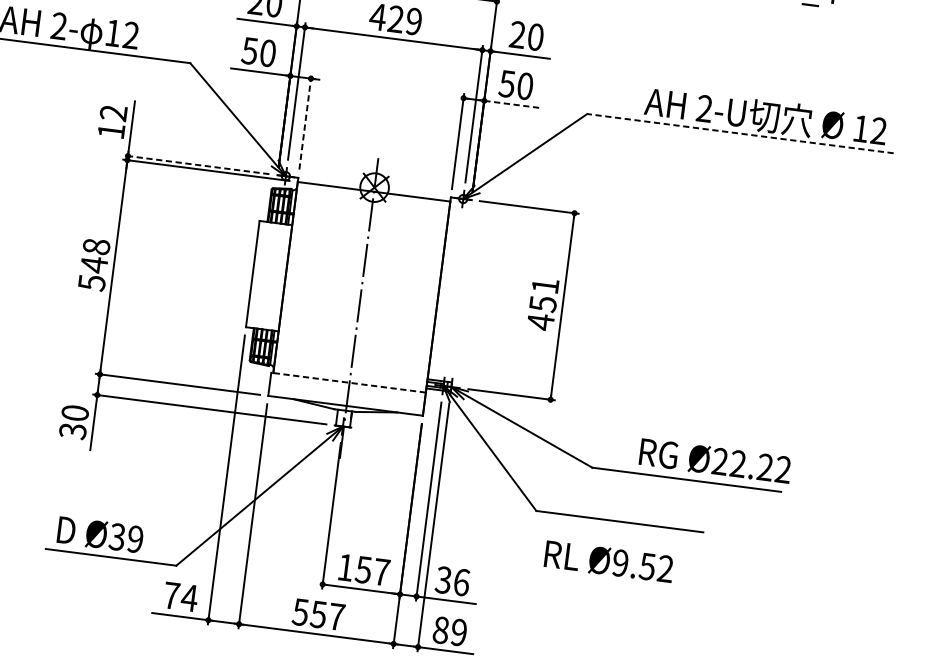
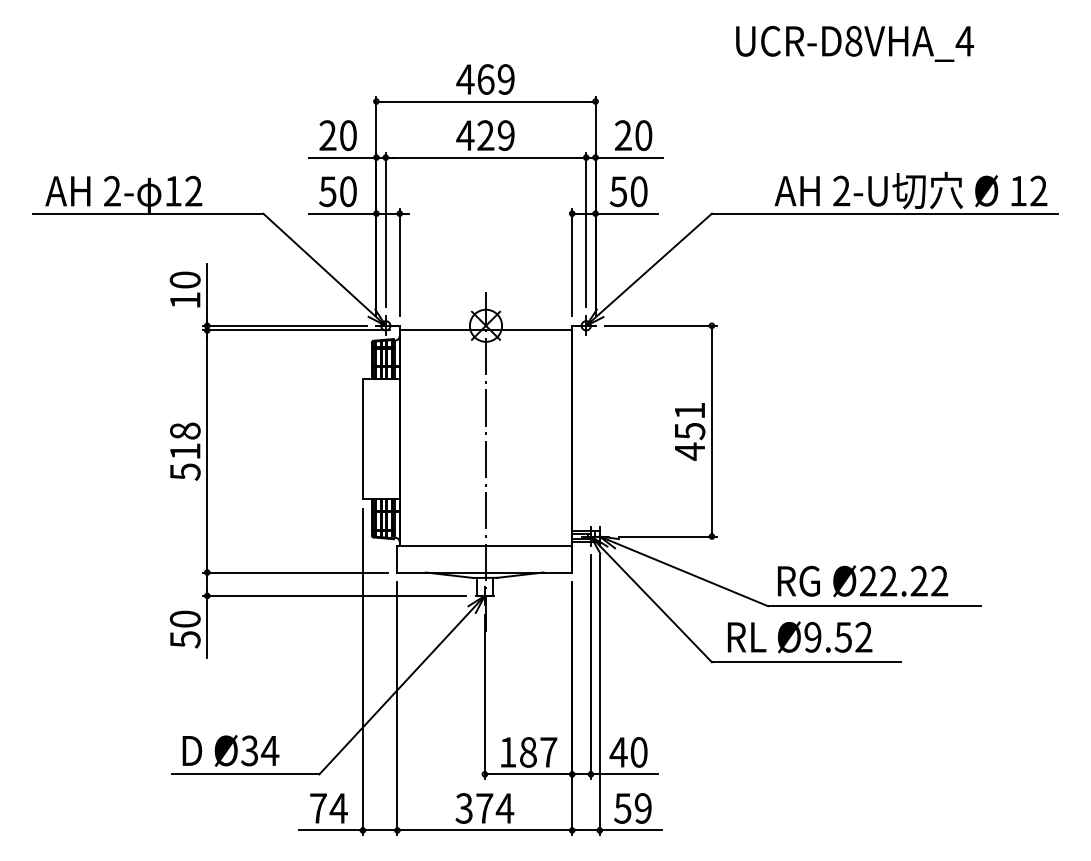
line: (512, 104) -> (627, 213), dashed -> solid
text: (113, 112) -> (184, 279), 12 -> 10
line: (305, 121) -> (399, 262), dashed -> solid
line: (739, 133) -> (884, 213), dashed -> solid
line: (196, 164) -> (284, 325), dashed -> solid
text: (94, 264) -> (185, 451), 548 -> 518
line: (348, 382) -> (484, 546), dashed -> solid
text: (72, 431) -> (184, 639), 30 -> 50
text: (715, 461) -> (863, 581), moved
text: (135, 539) -> (270, 750), Ø39 -> Ø34
text: (609, 561) -> (800, 637), moved
text: (362, 569) -> (527, 752), 157 -> 187
text: (452, 581) -> (628, 752), 36 -> 40
text: (318, 614) -> (484, 808), 557 -> 374
text: (440, 630) -> (622, 808), 89 -> 59

